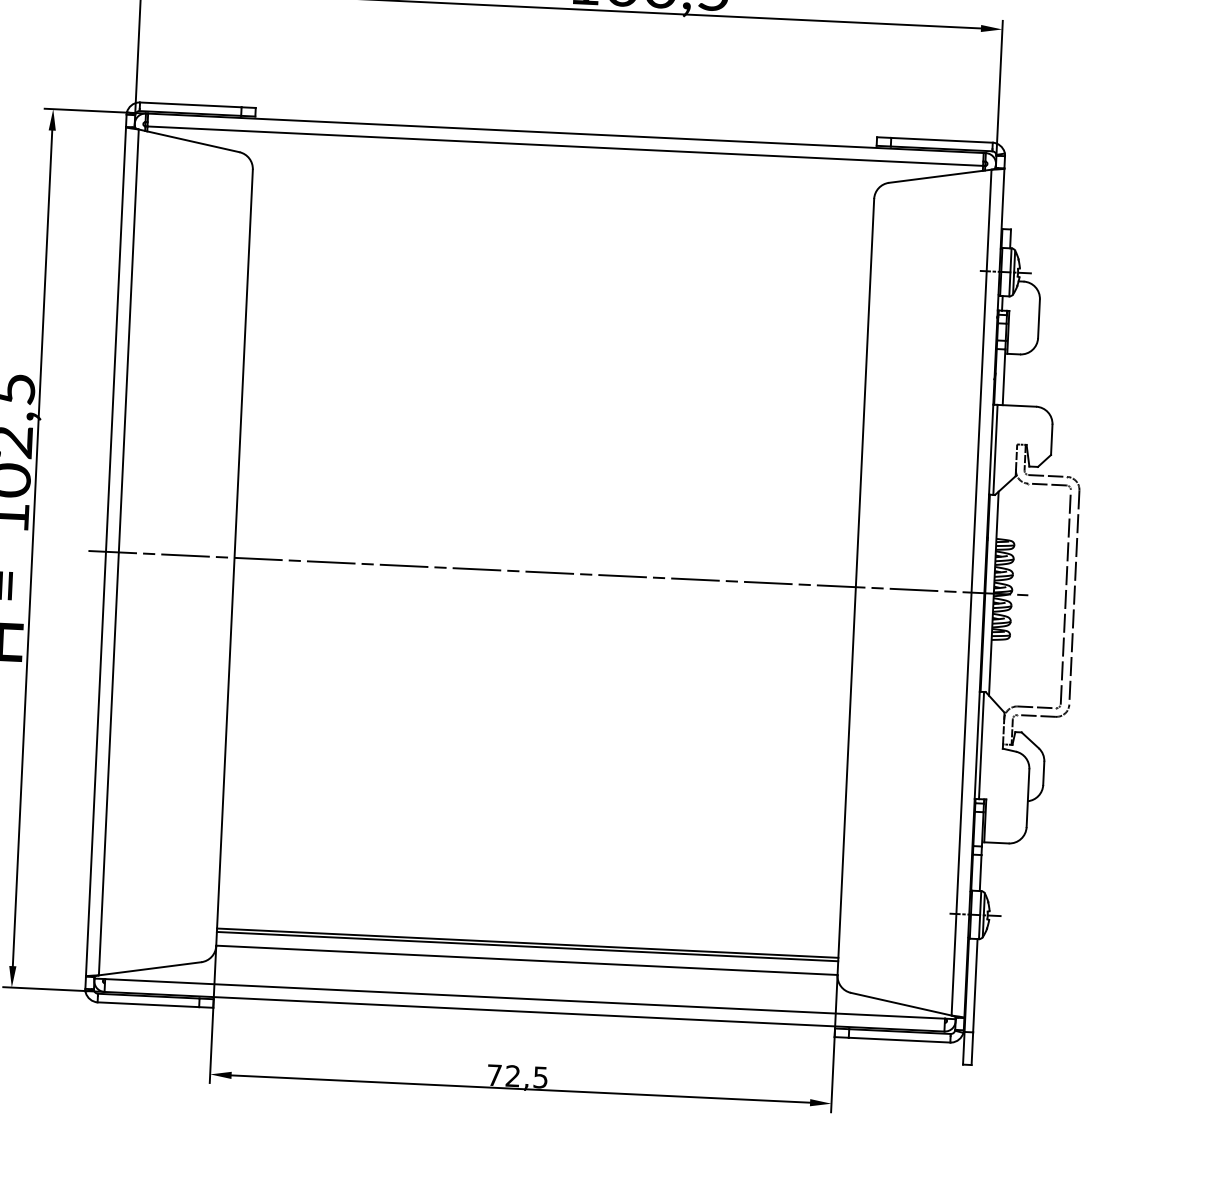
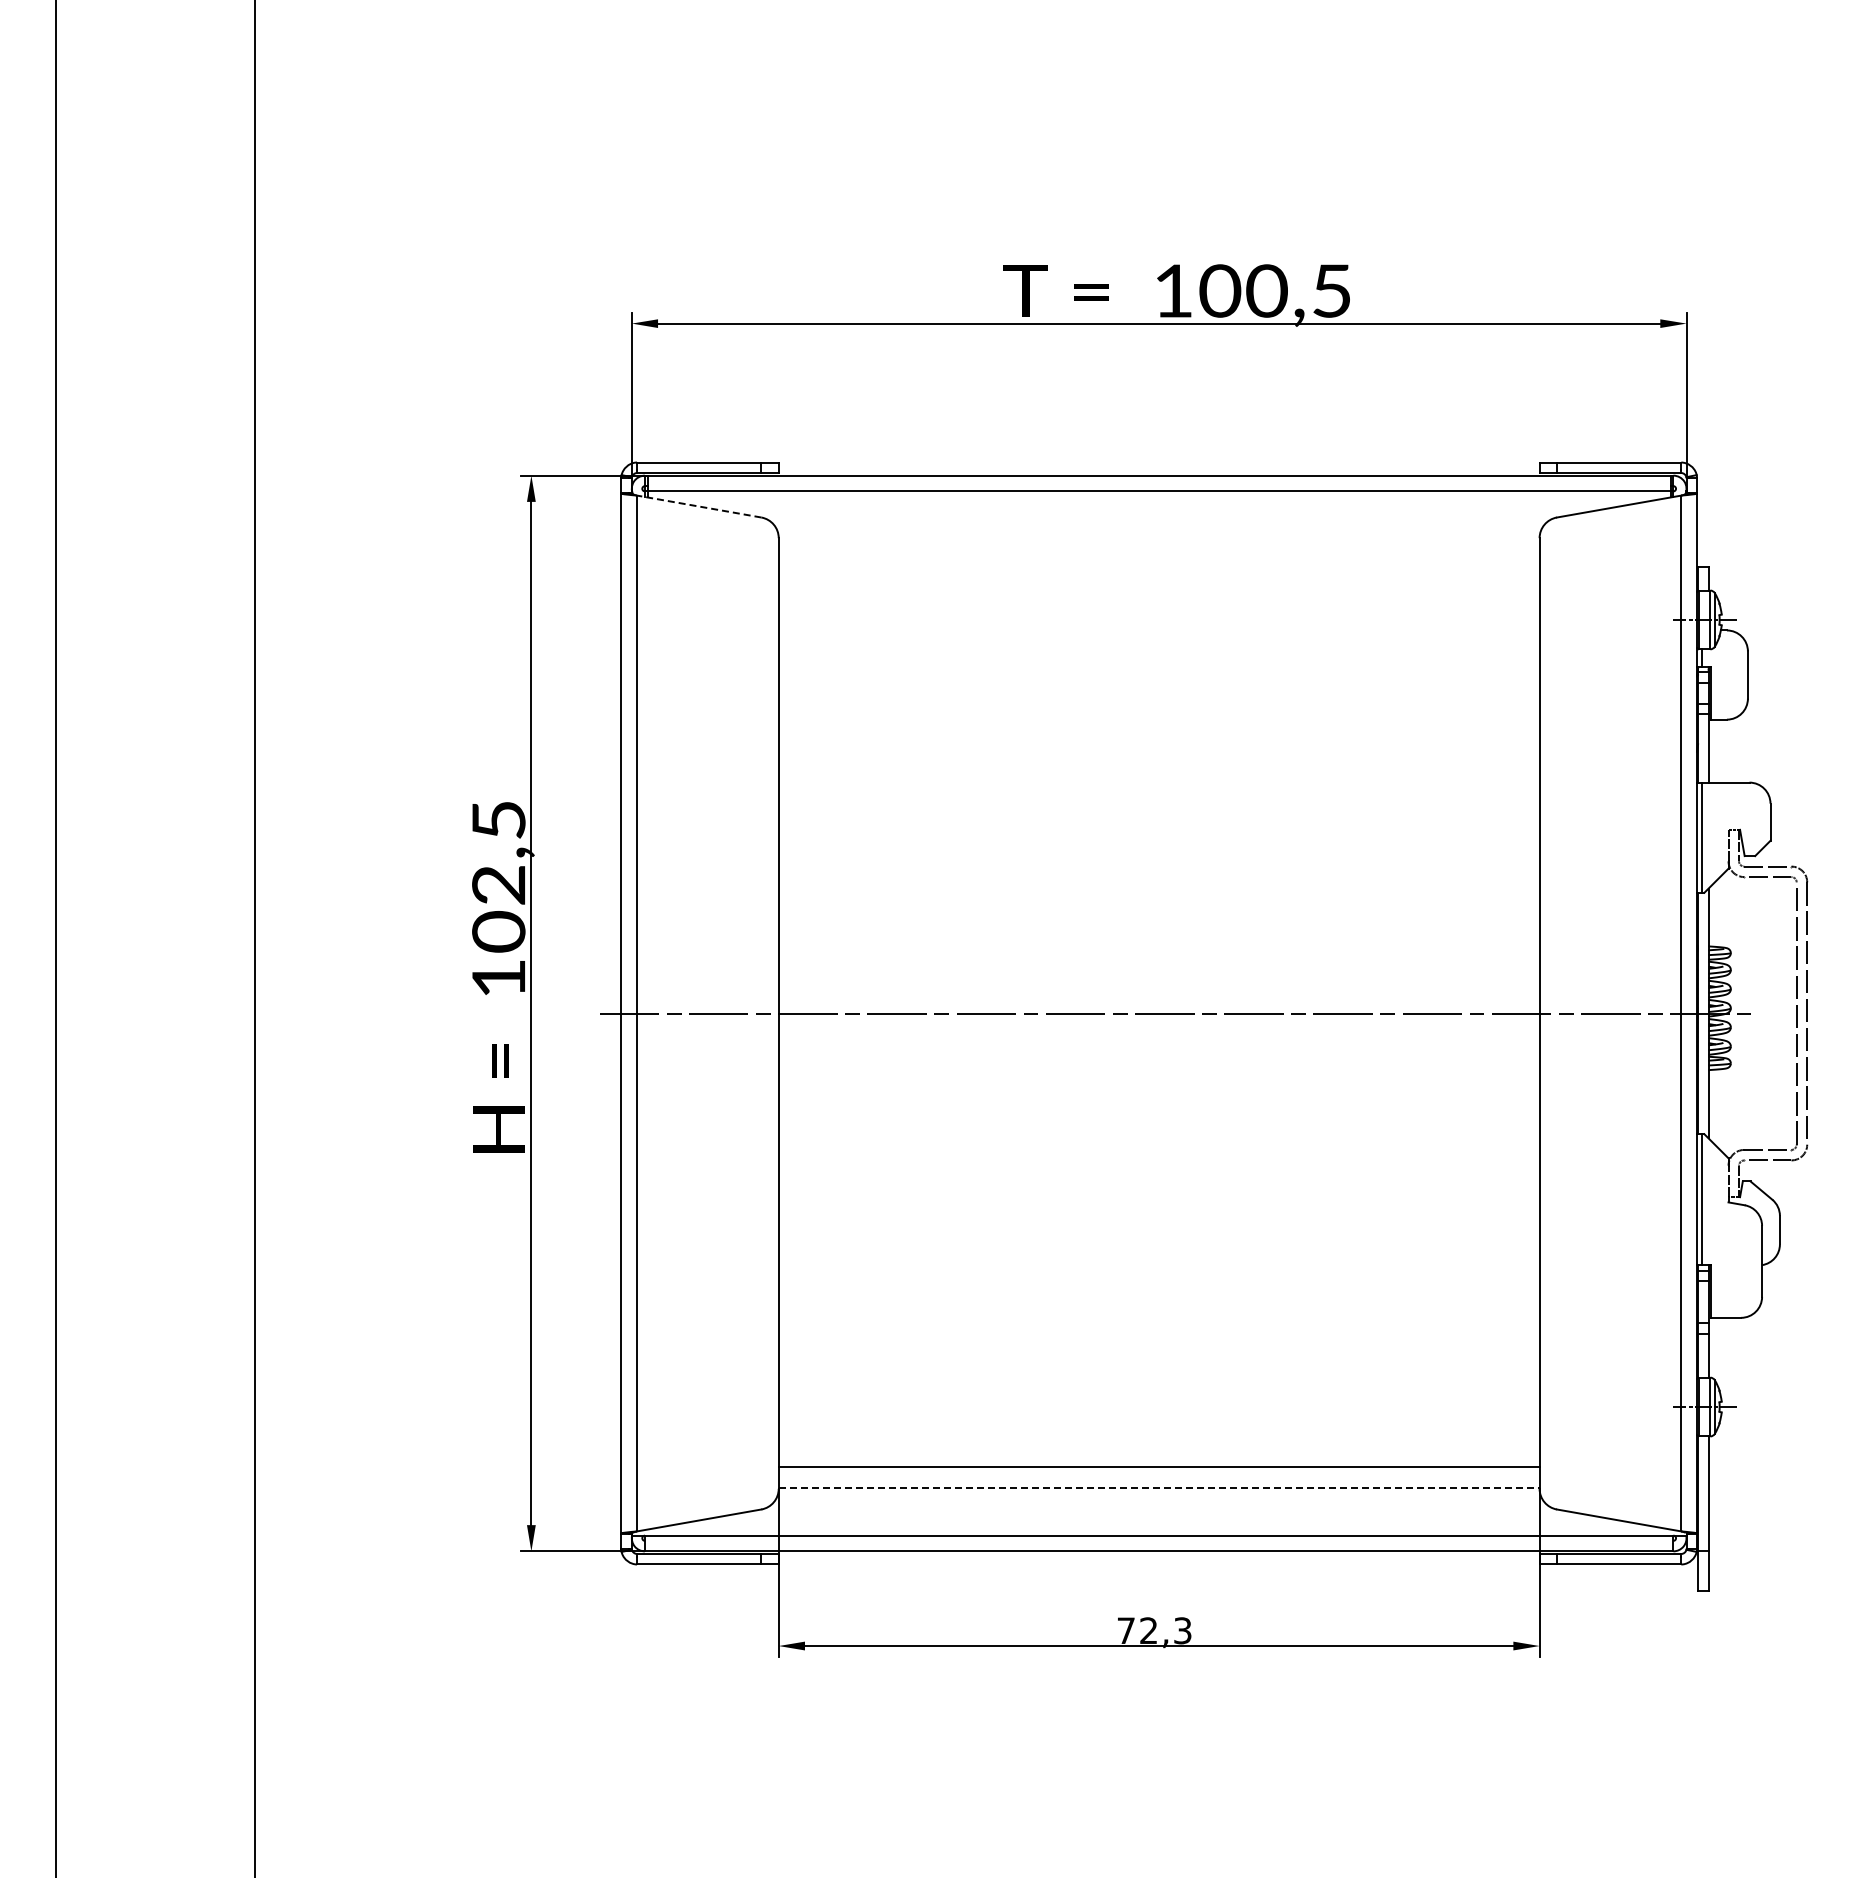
line: (188, 140) -> (698, 506), solid -> dashed
line: (527, 946) -> (1158, 1471), removed
line: (527, 960) -> (1159, 1488), solid -> dashed
text: (541, 1077) -> (1183, 1630), 72,5 -> 72,3

